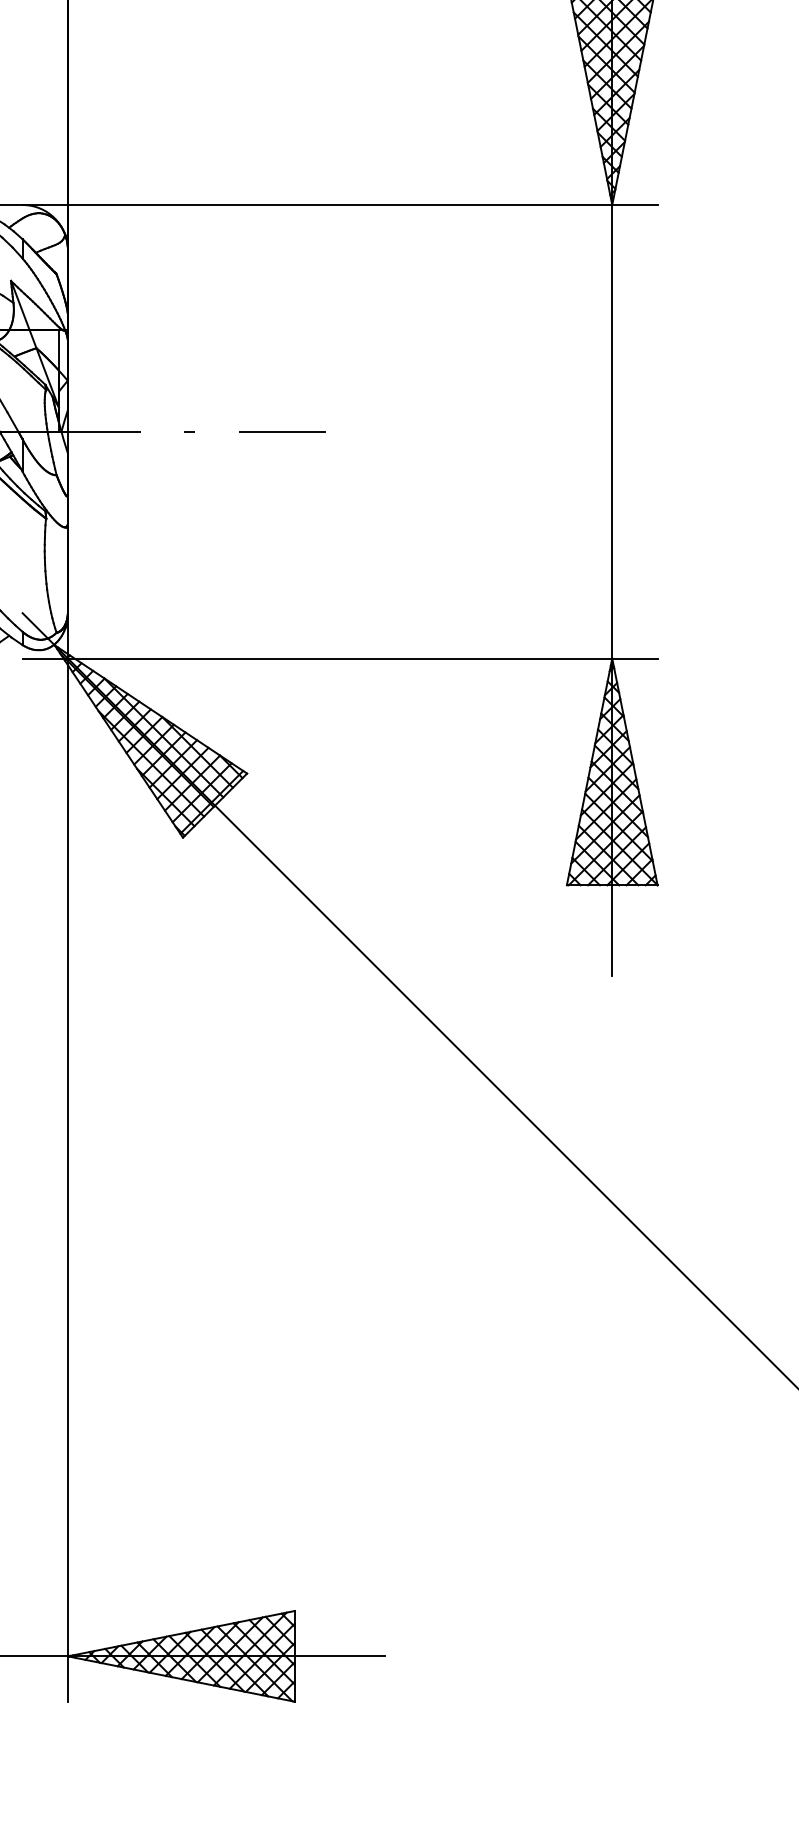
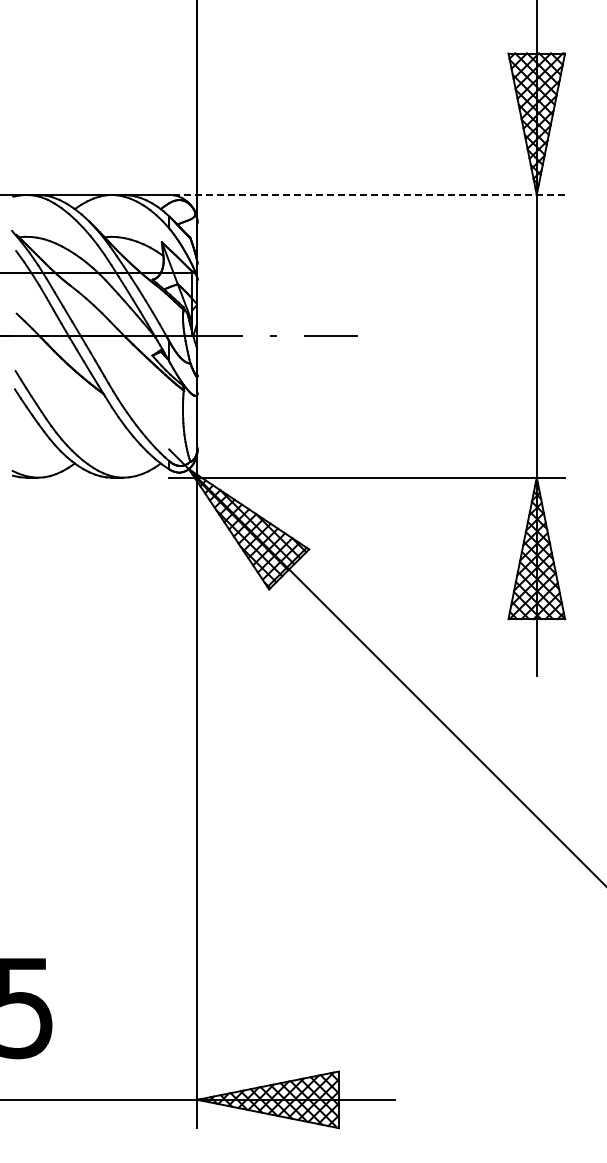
line: (340, 204) -> (367, 194), solid -> dashed

